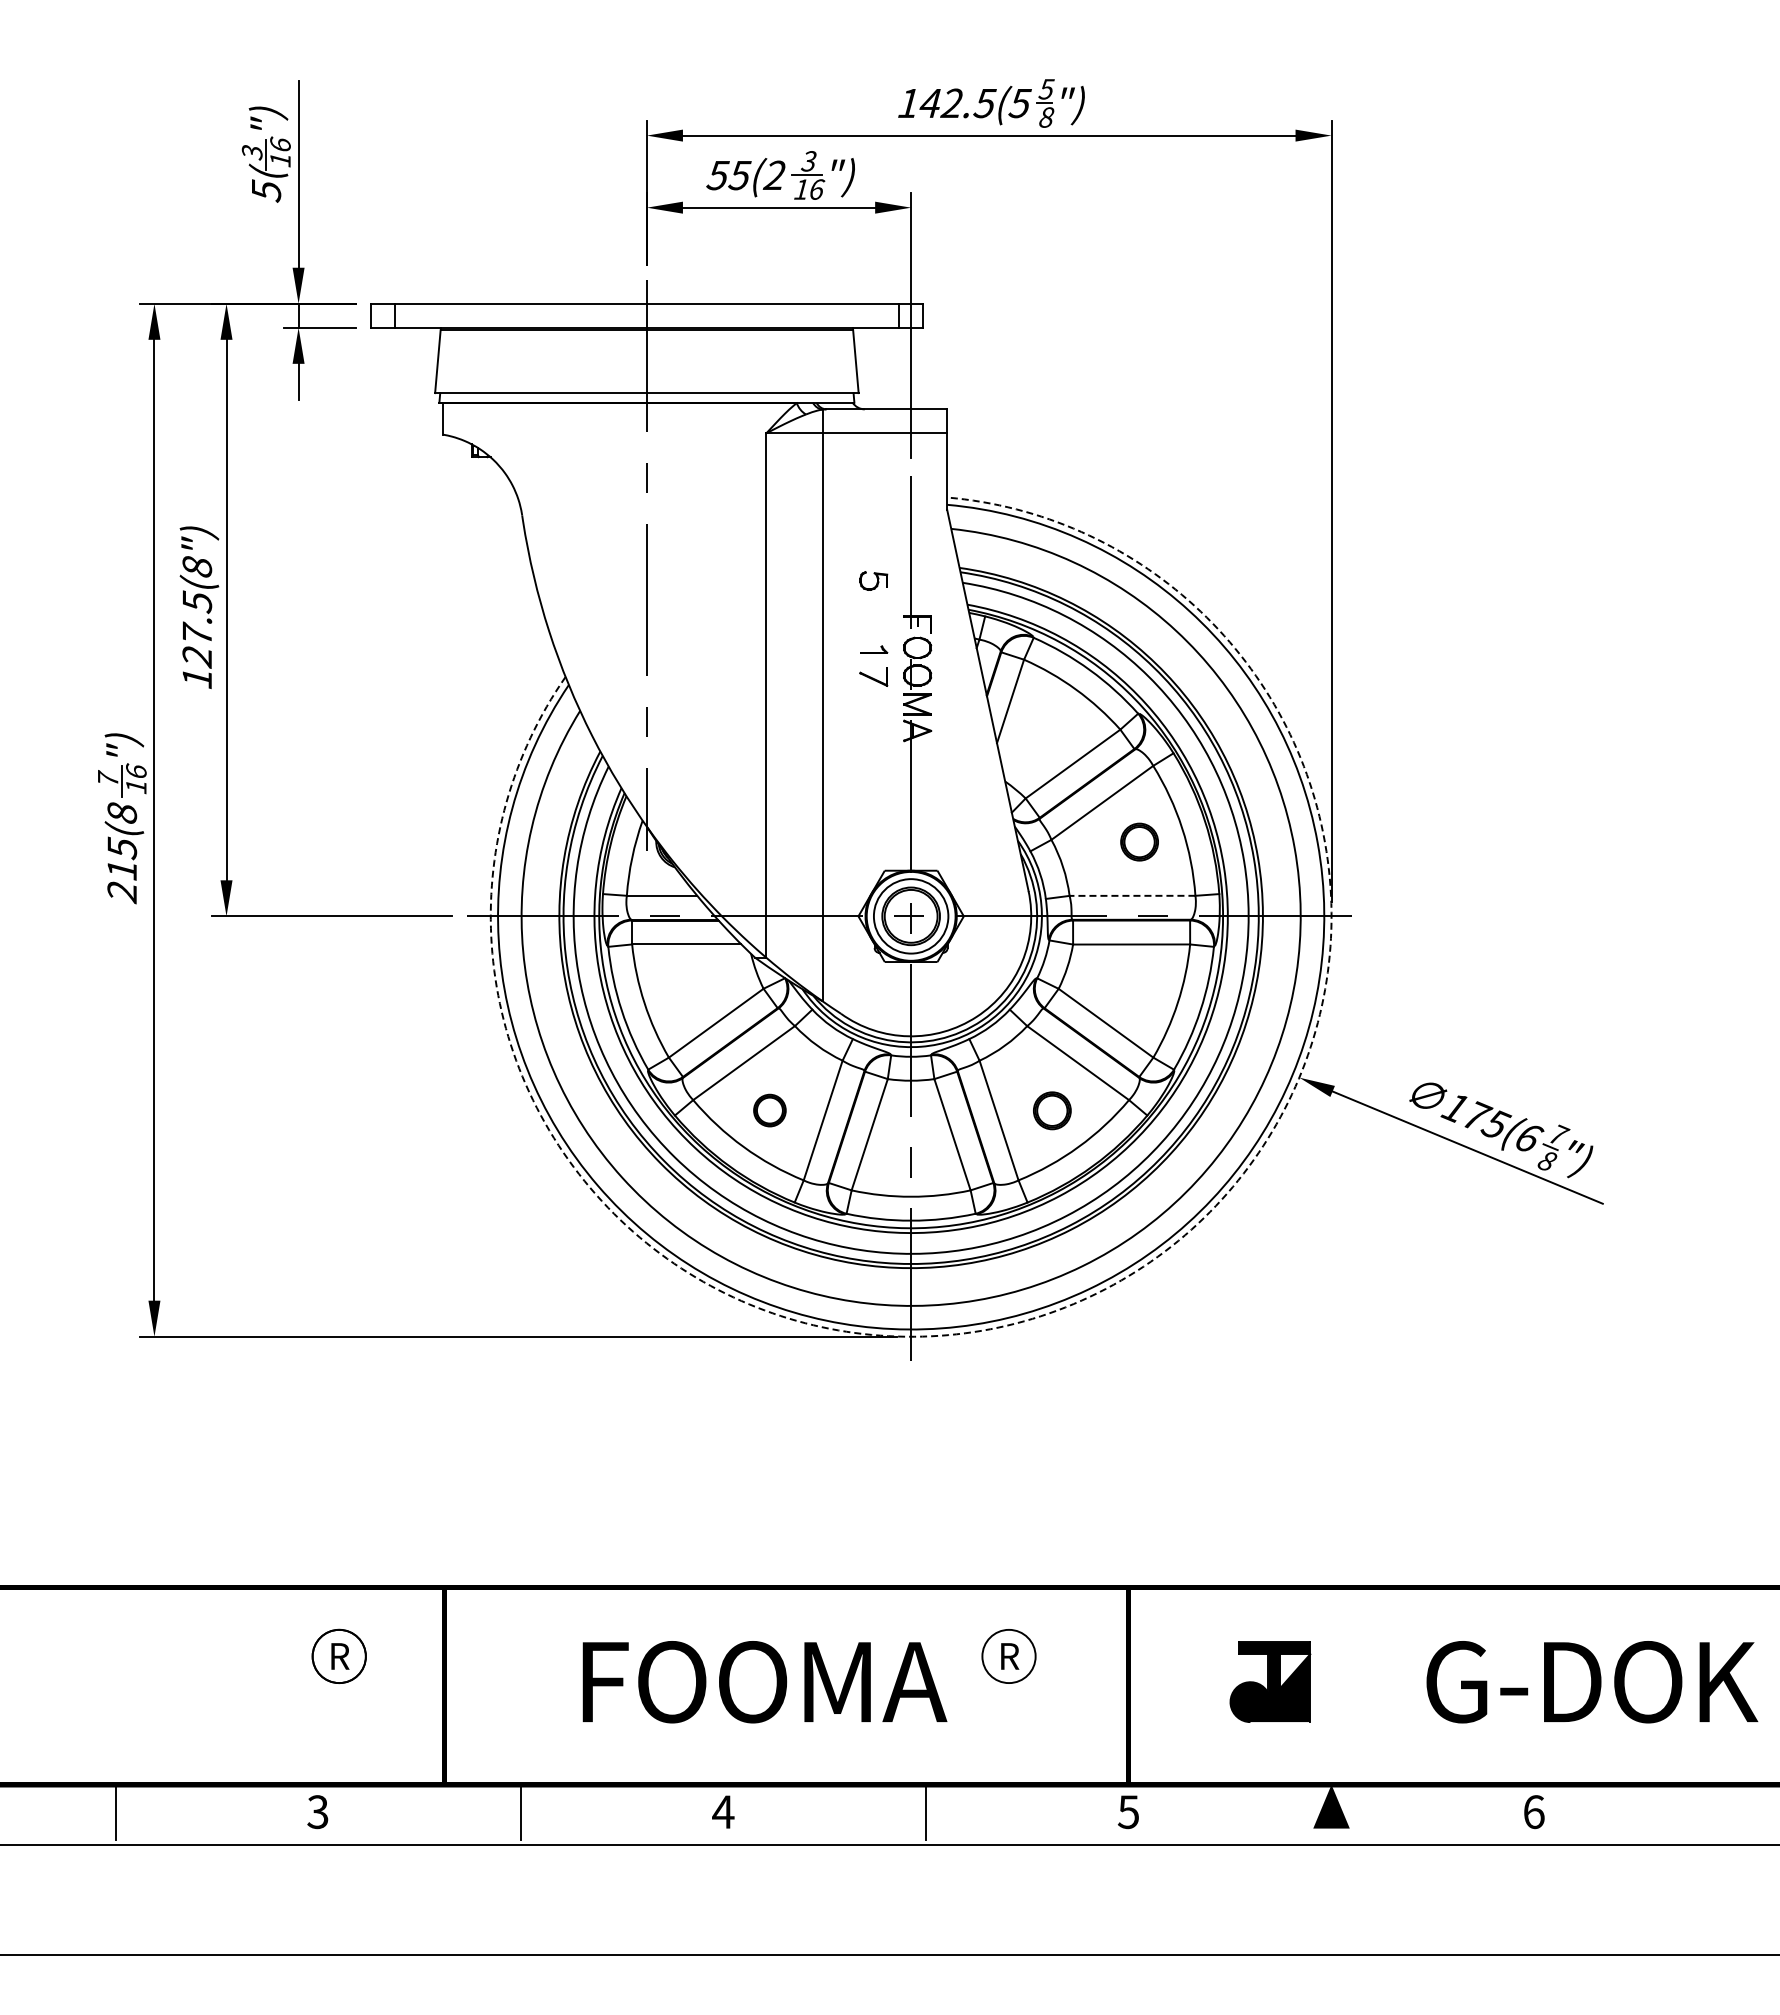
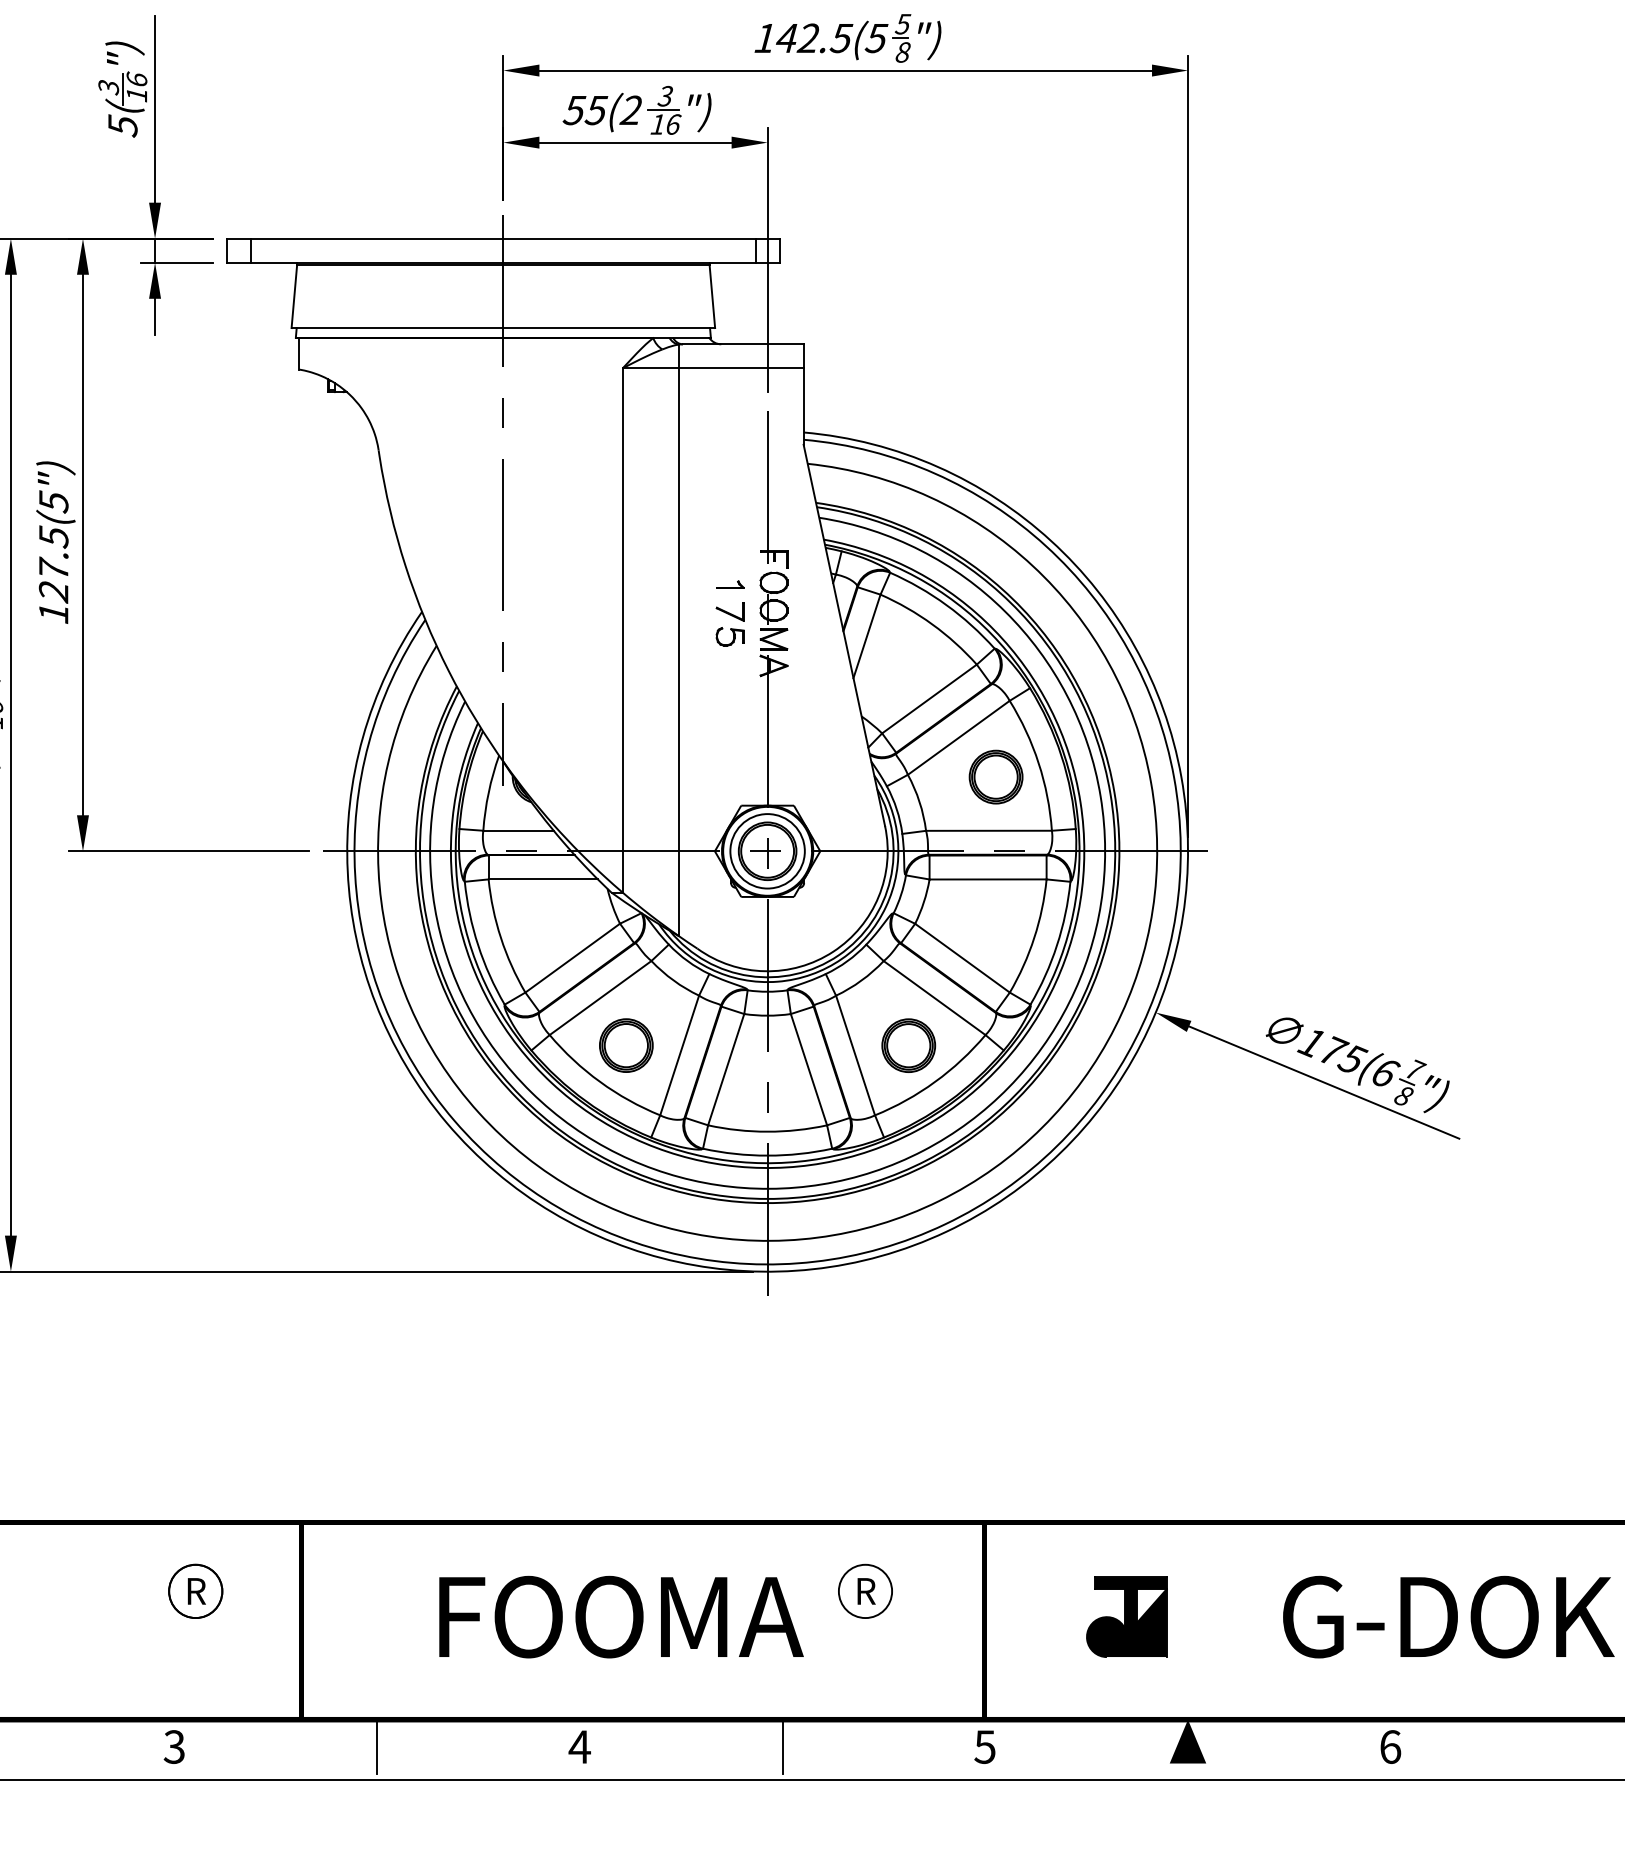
text: (197, 566) -> (53, 501), 127.5(8") -> 127.5(5")
part: (873, 580) -> (729, 636), moved
part: (1139, 841) -> (995, 776), size x1.43
line: (1132, 895) -> (988, 830), dashed -> solid
part: (769, 1110) -> (625, 1045), size x1.67
part: (1052, 1110) -> (908, 1045), size x1.43
arc: (1090, 1296) -> (946, 1231), dashed -> solid

